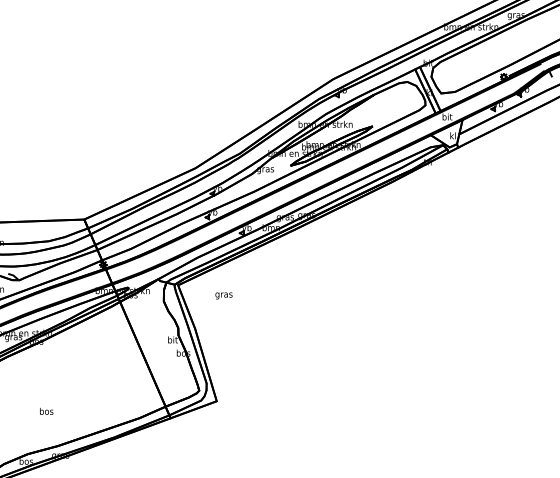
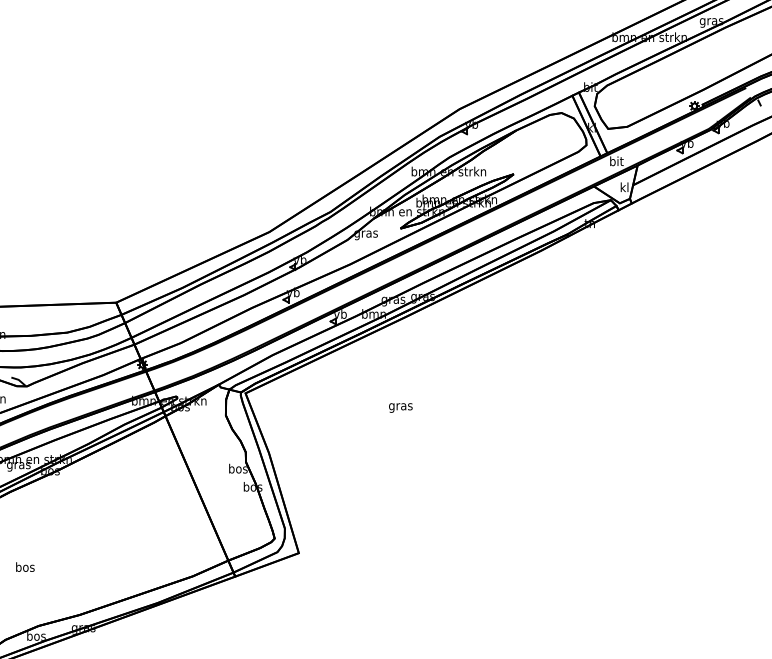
text: (223, 295) -> (400, 407), moved
text: (172, 339) -> (238, 468), bit -> bos
text: (46, 410) -> (25, 566), moved

